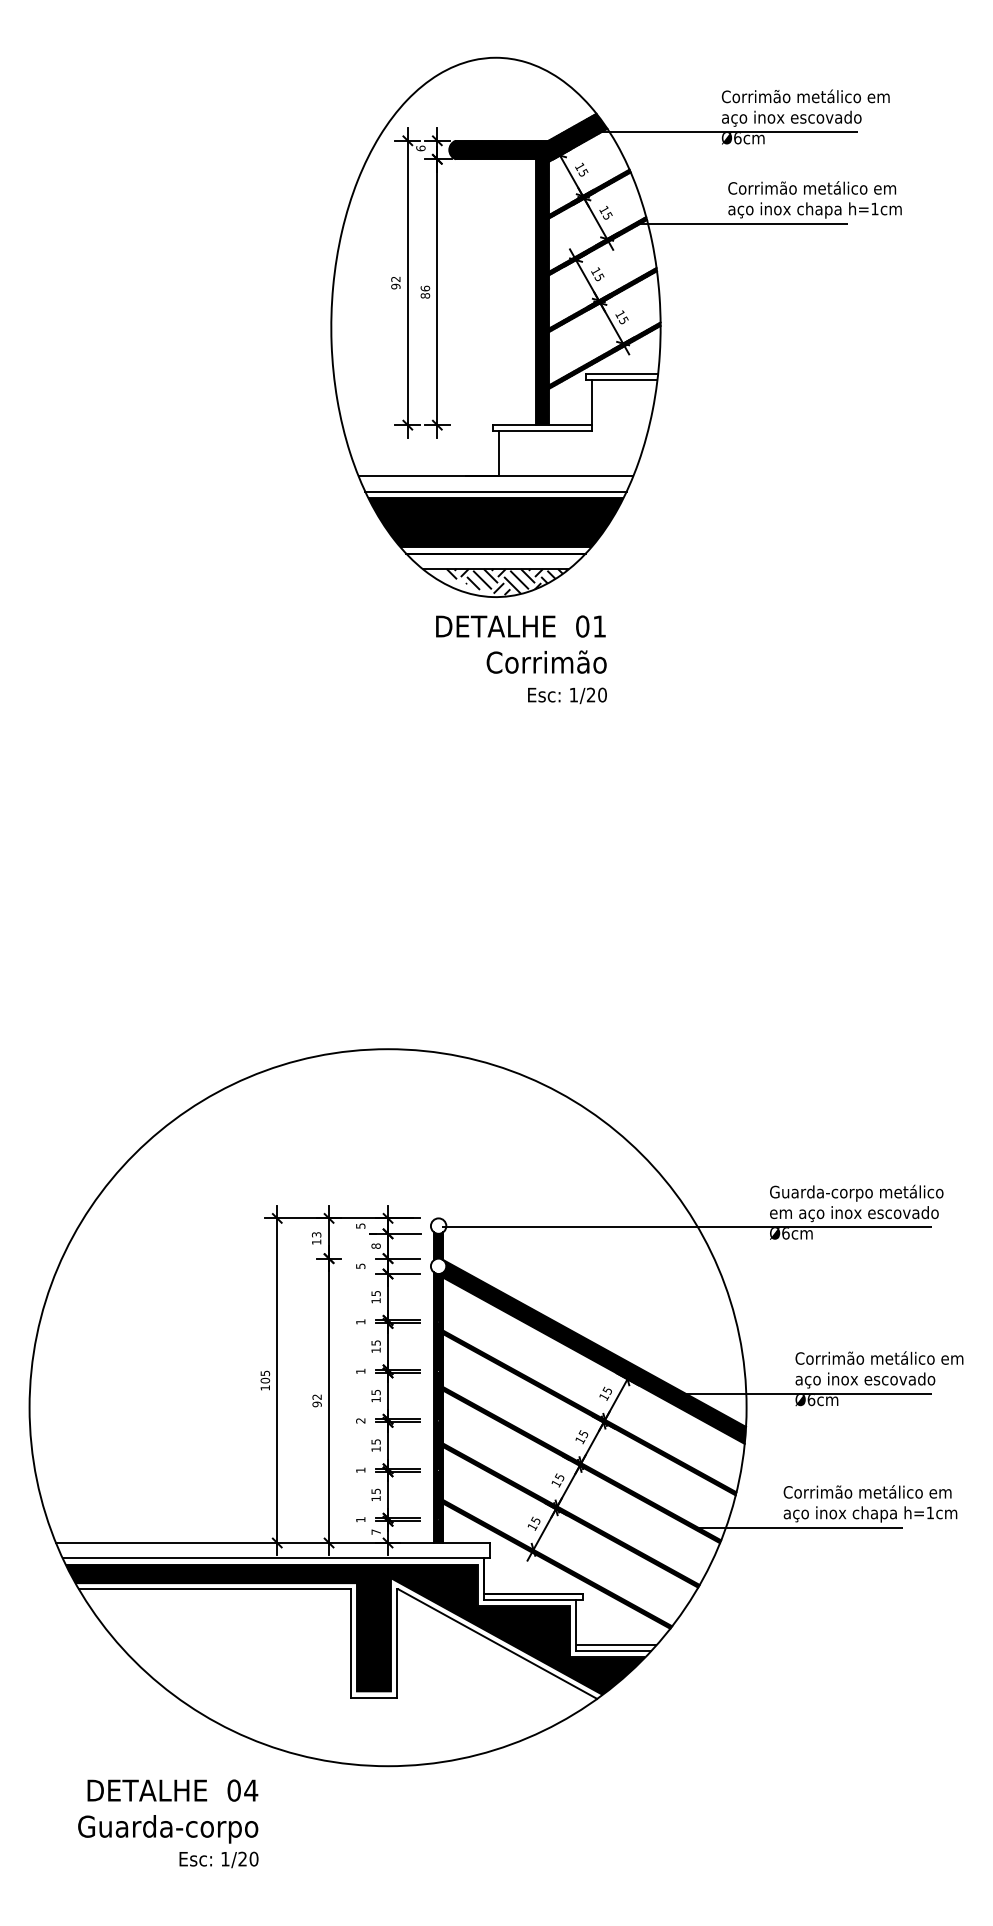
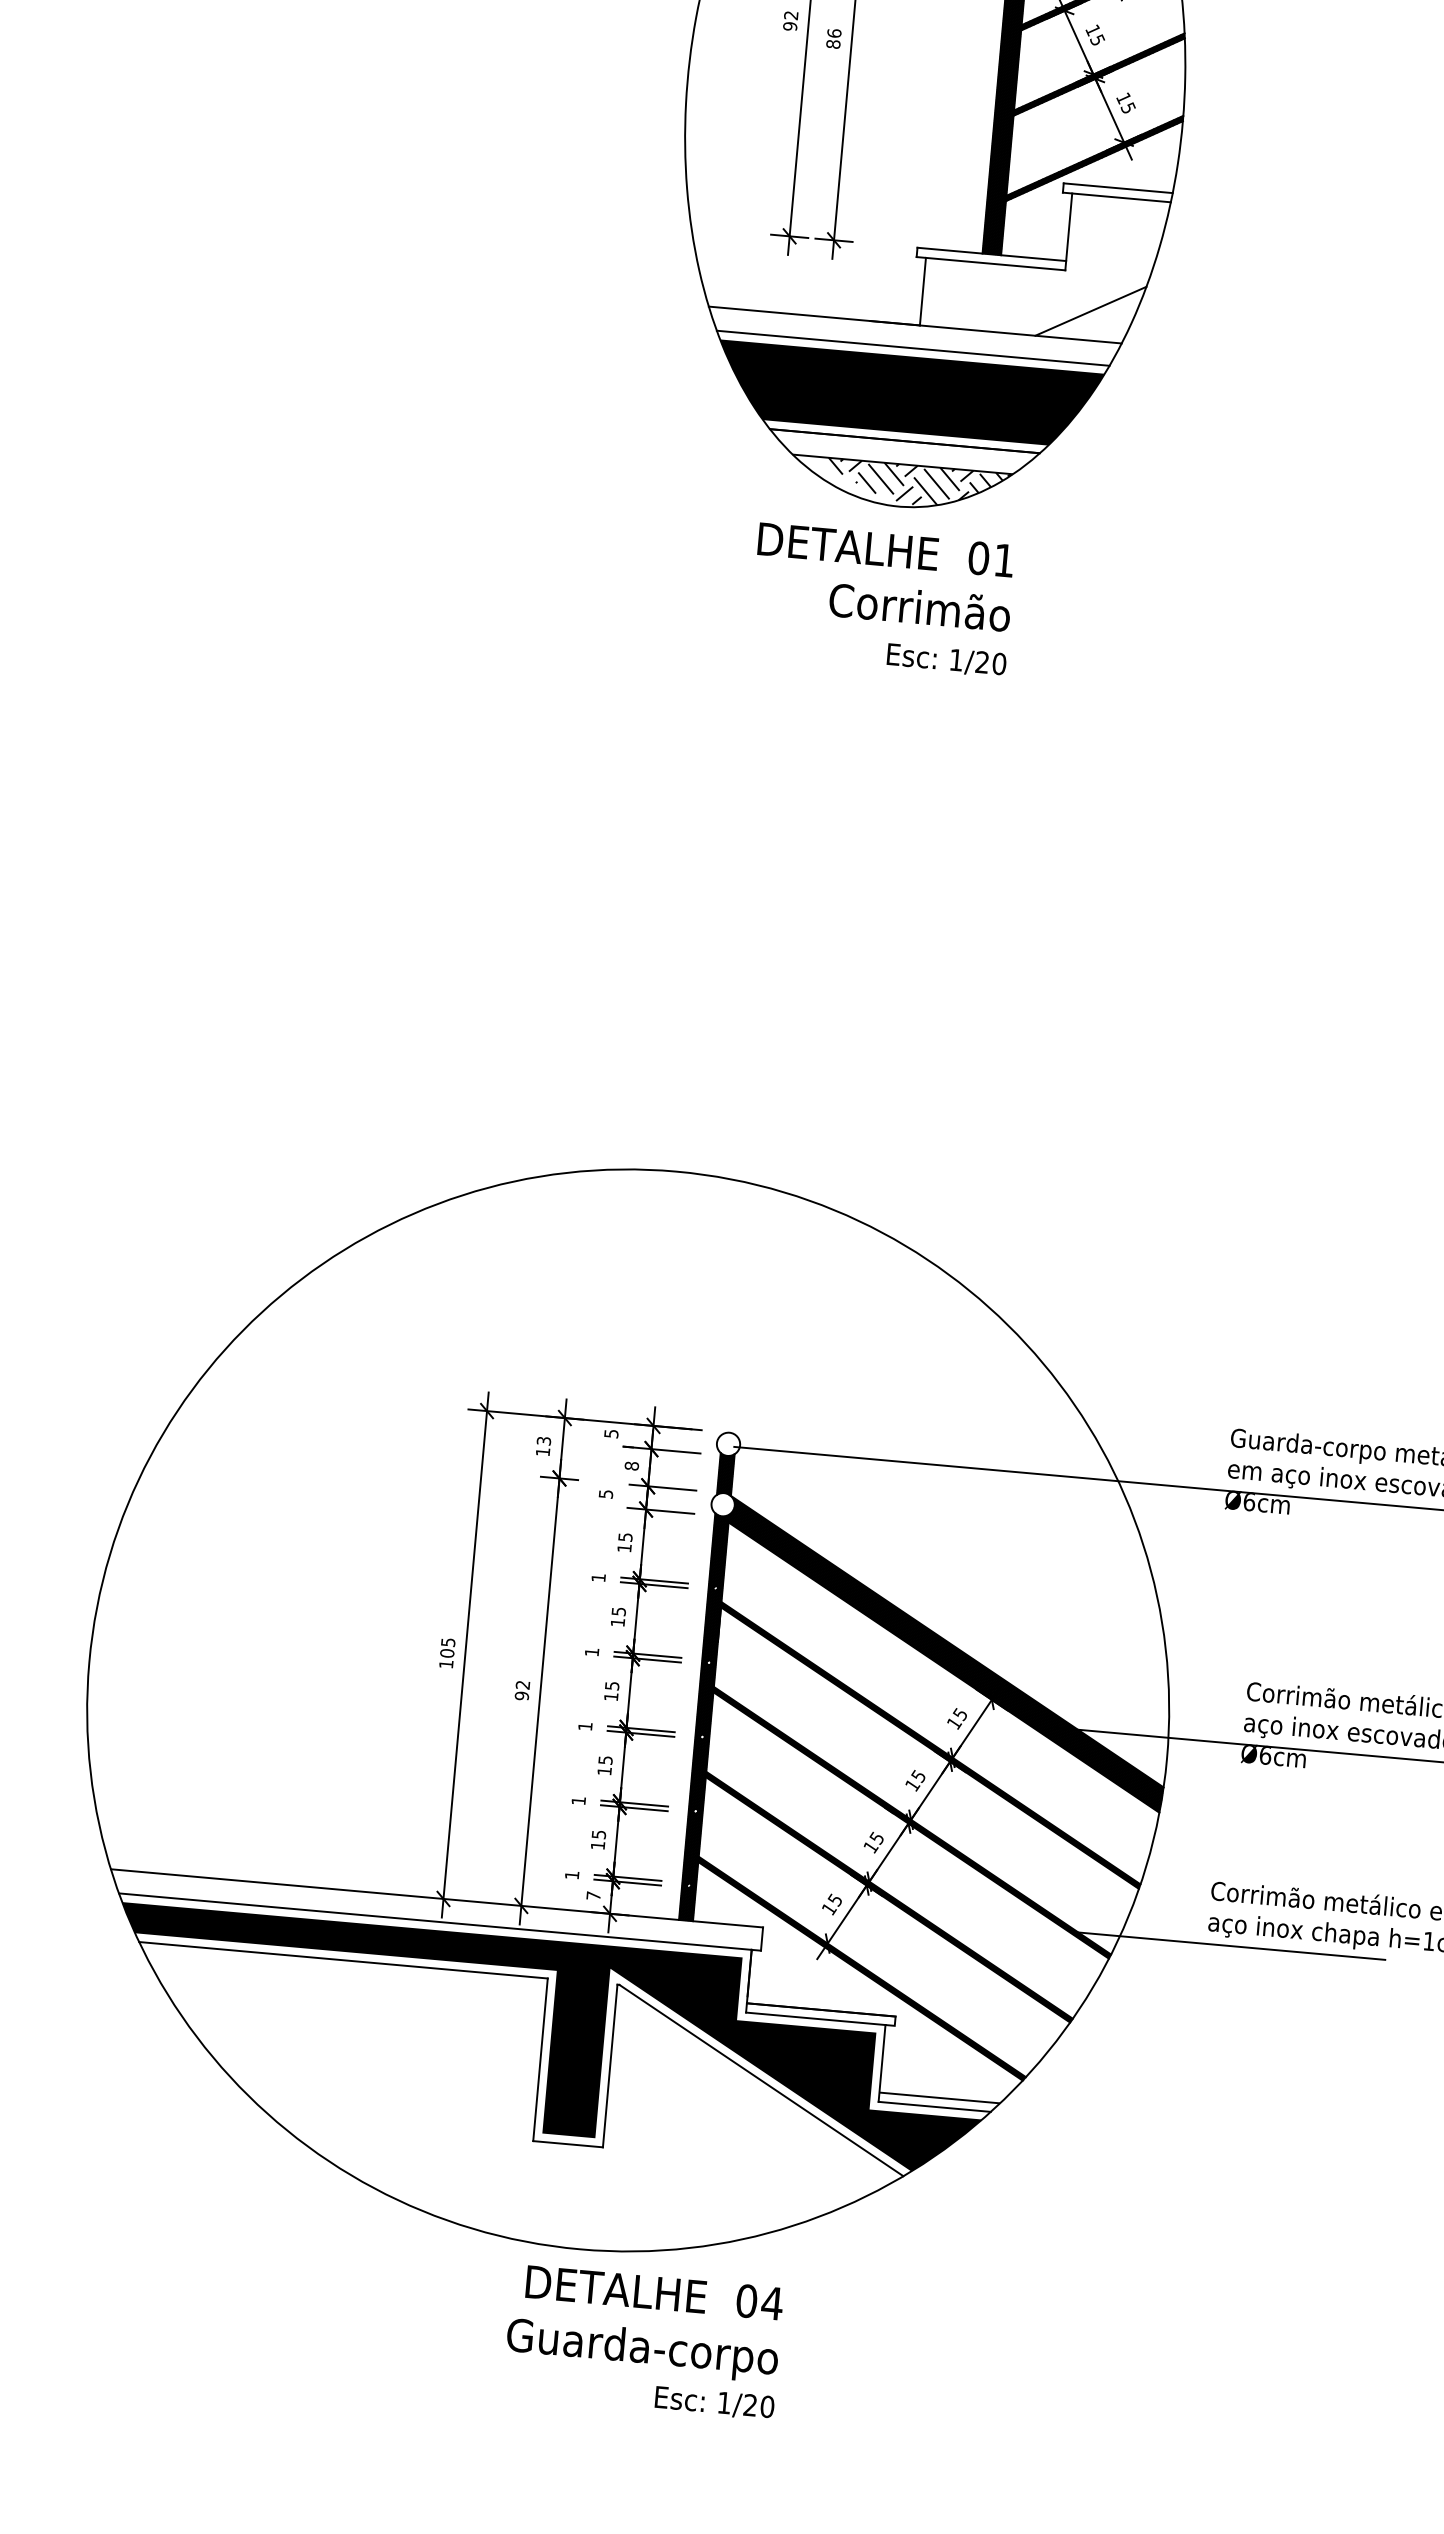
line: (610, 456) -> (1090, 310), added
text: (521, 659) -> (882, 599), moved
text: (360, 1420) -> (584, 1725), 2 -> 1
text: (168, 1823) -> (643, 2341), moved

